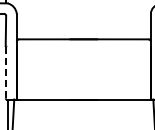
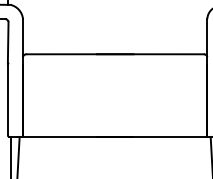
line: (5, 71) -> (7, 98), dashed -> solid

